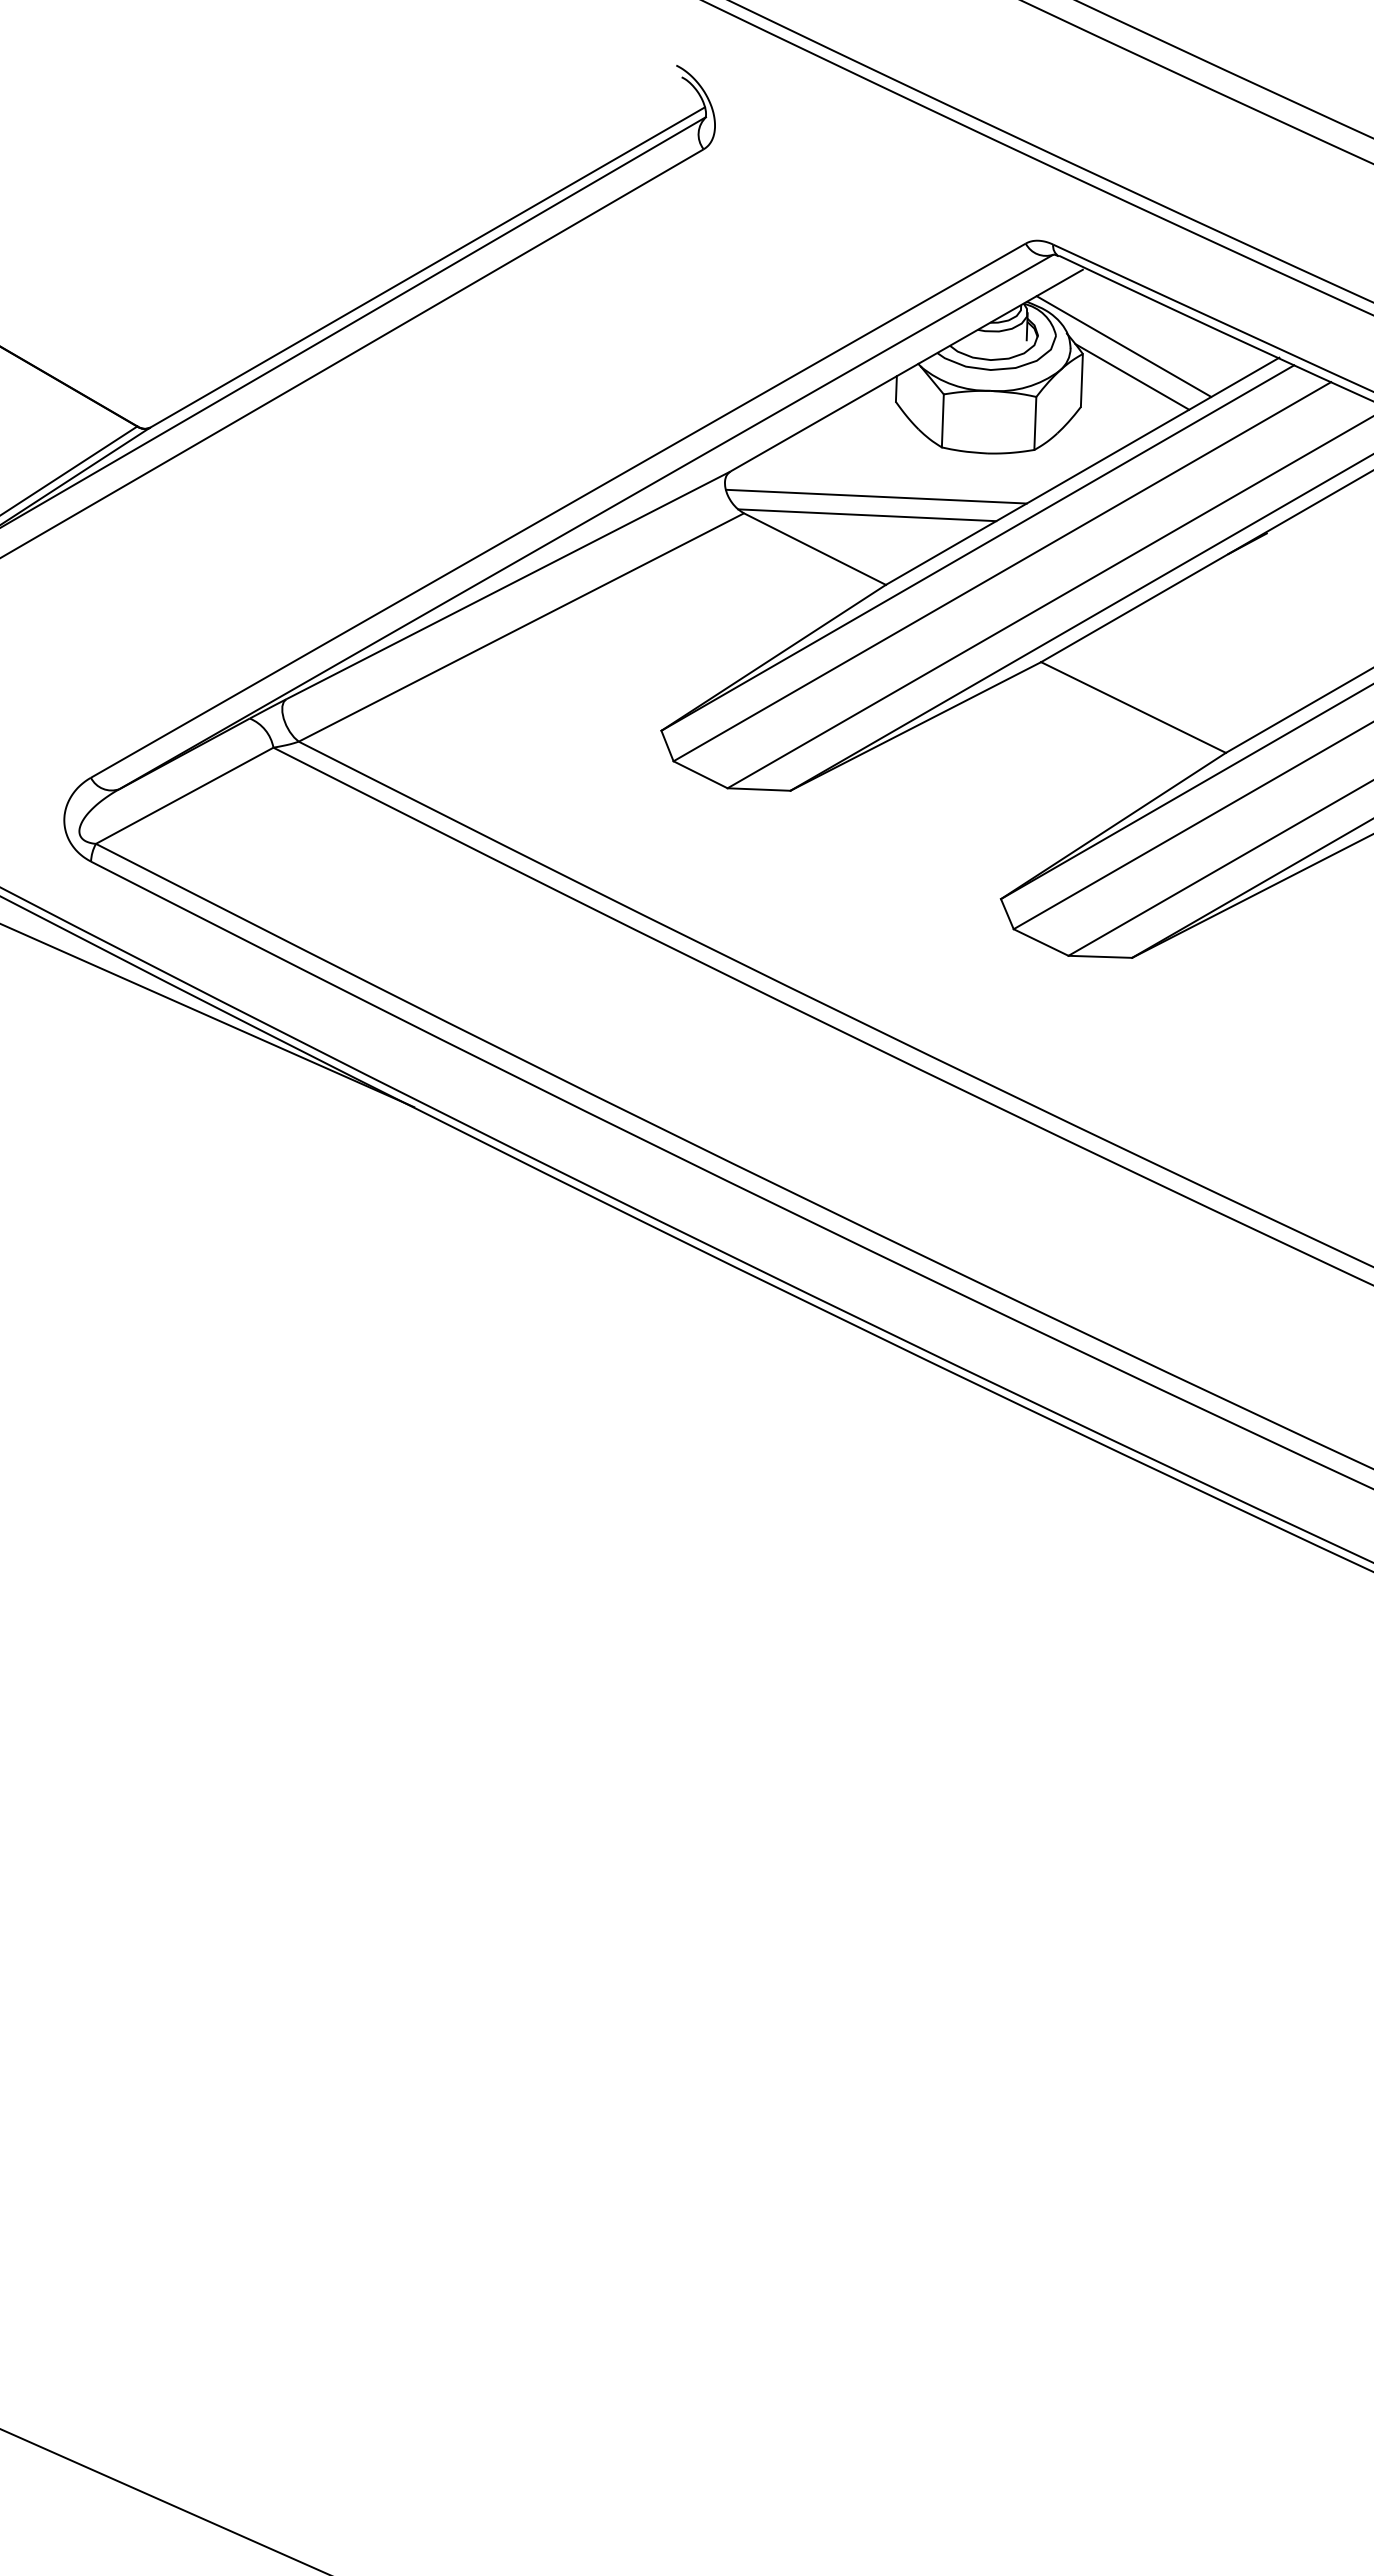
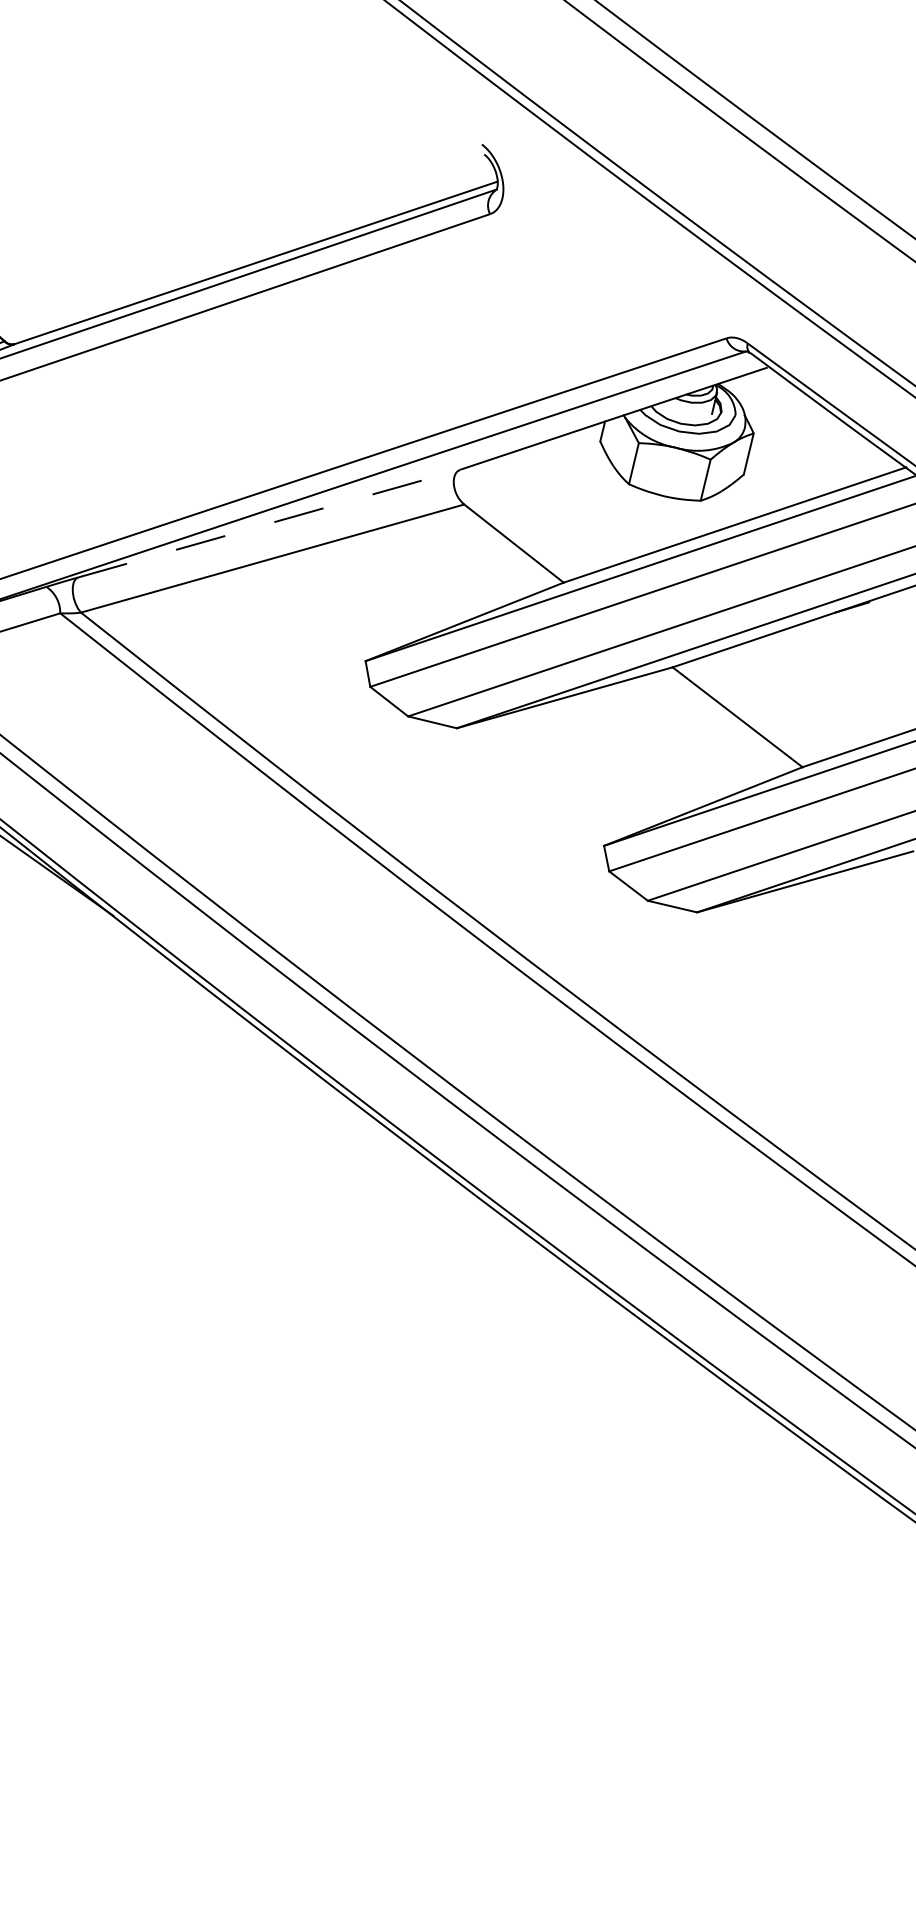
line: (1123, 346) -> (786, 434), removed
line: (1132, 376) -> (788, 458), removed
line: (876, 496) -> (570, 512), removed
line: (867, 515) -> (560, 525), removed
line: (508, 585) -> (269, 523), solid -> dashed

